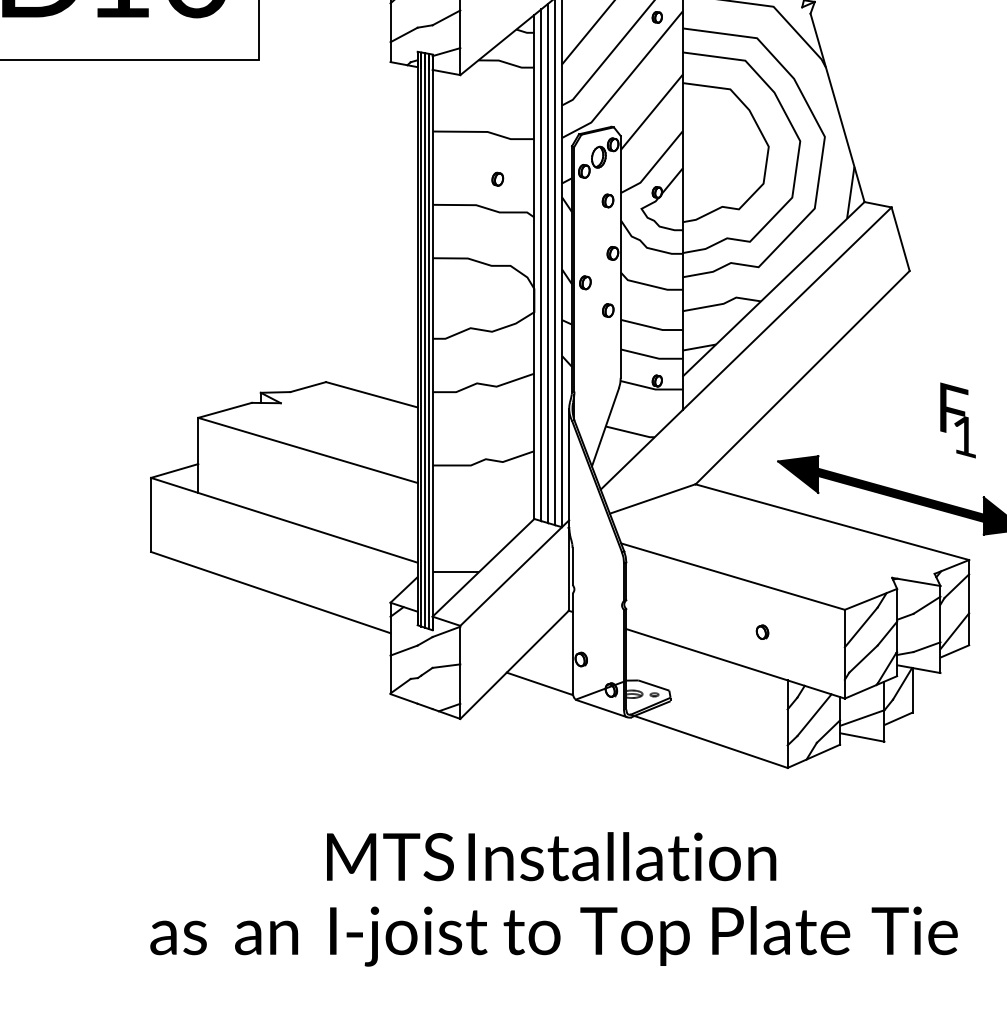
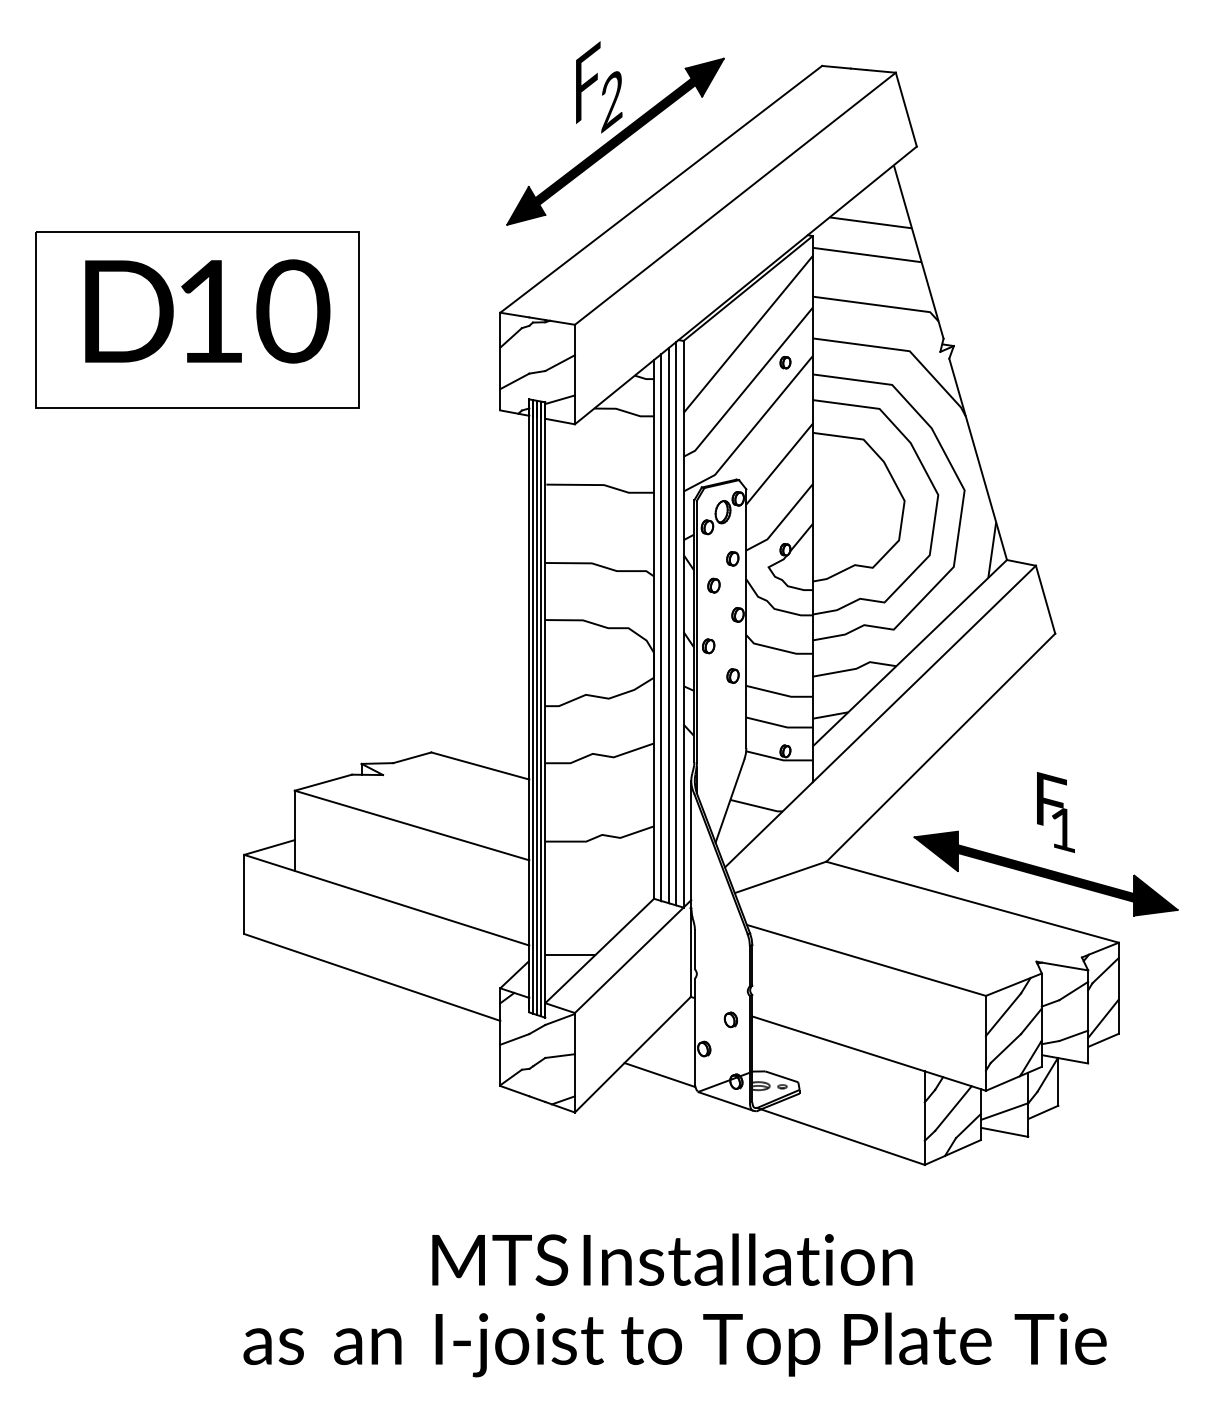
part: (497, 179) -> (713, 585), moved
text: (957, 420) -> (1055, 812), moved
part: (762, 631) -> (730, 1019), moved

